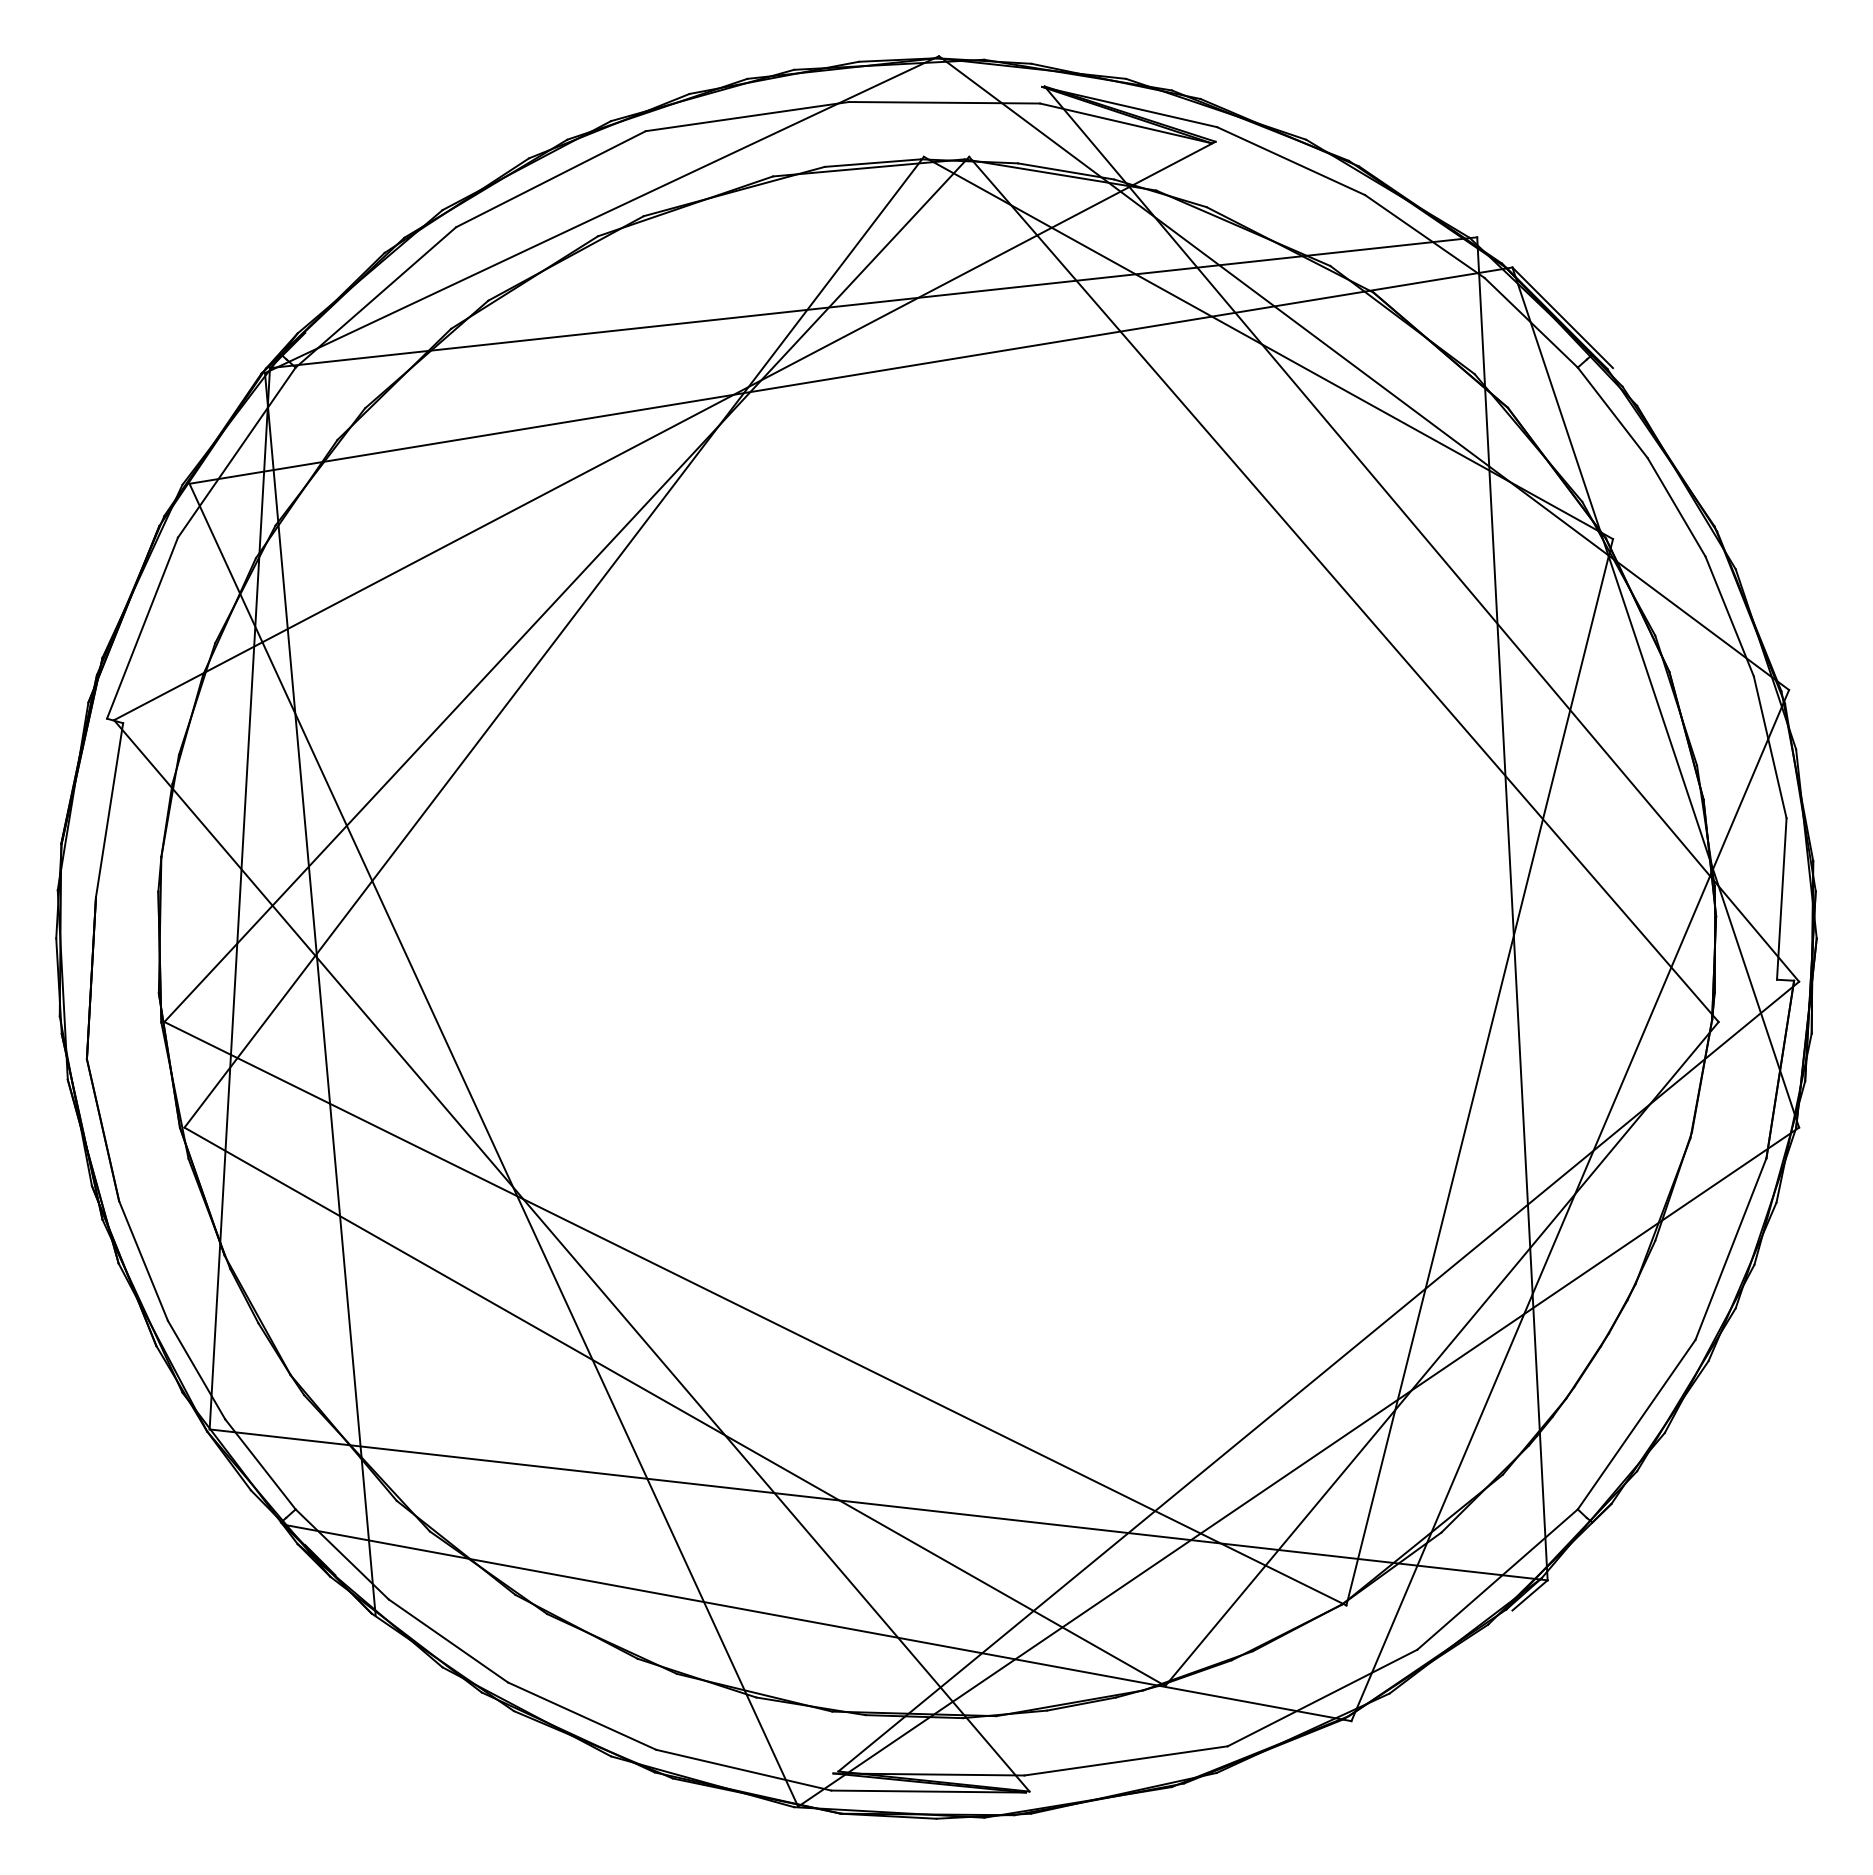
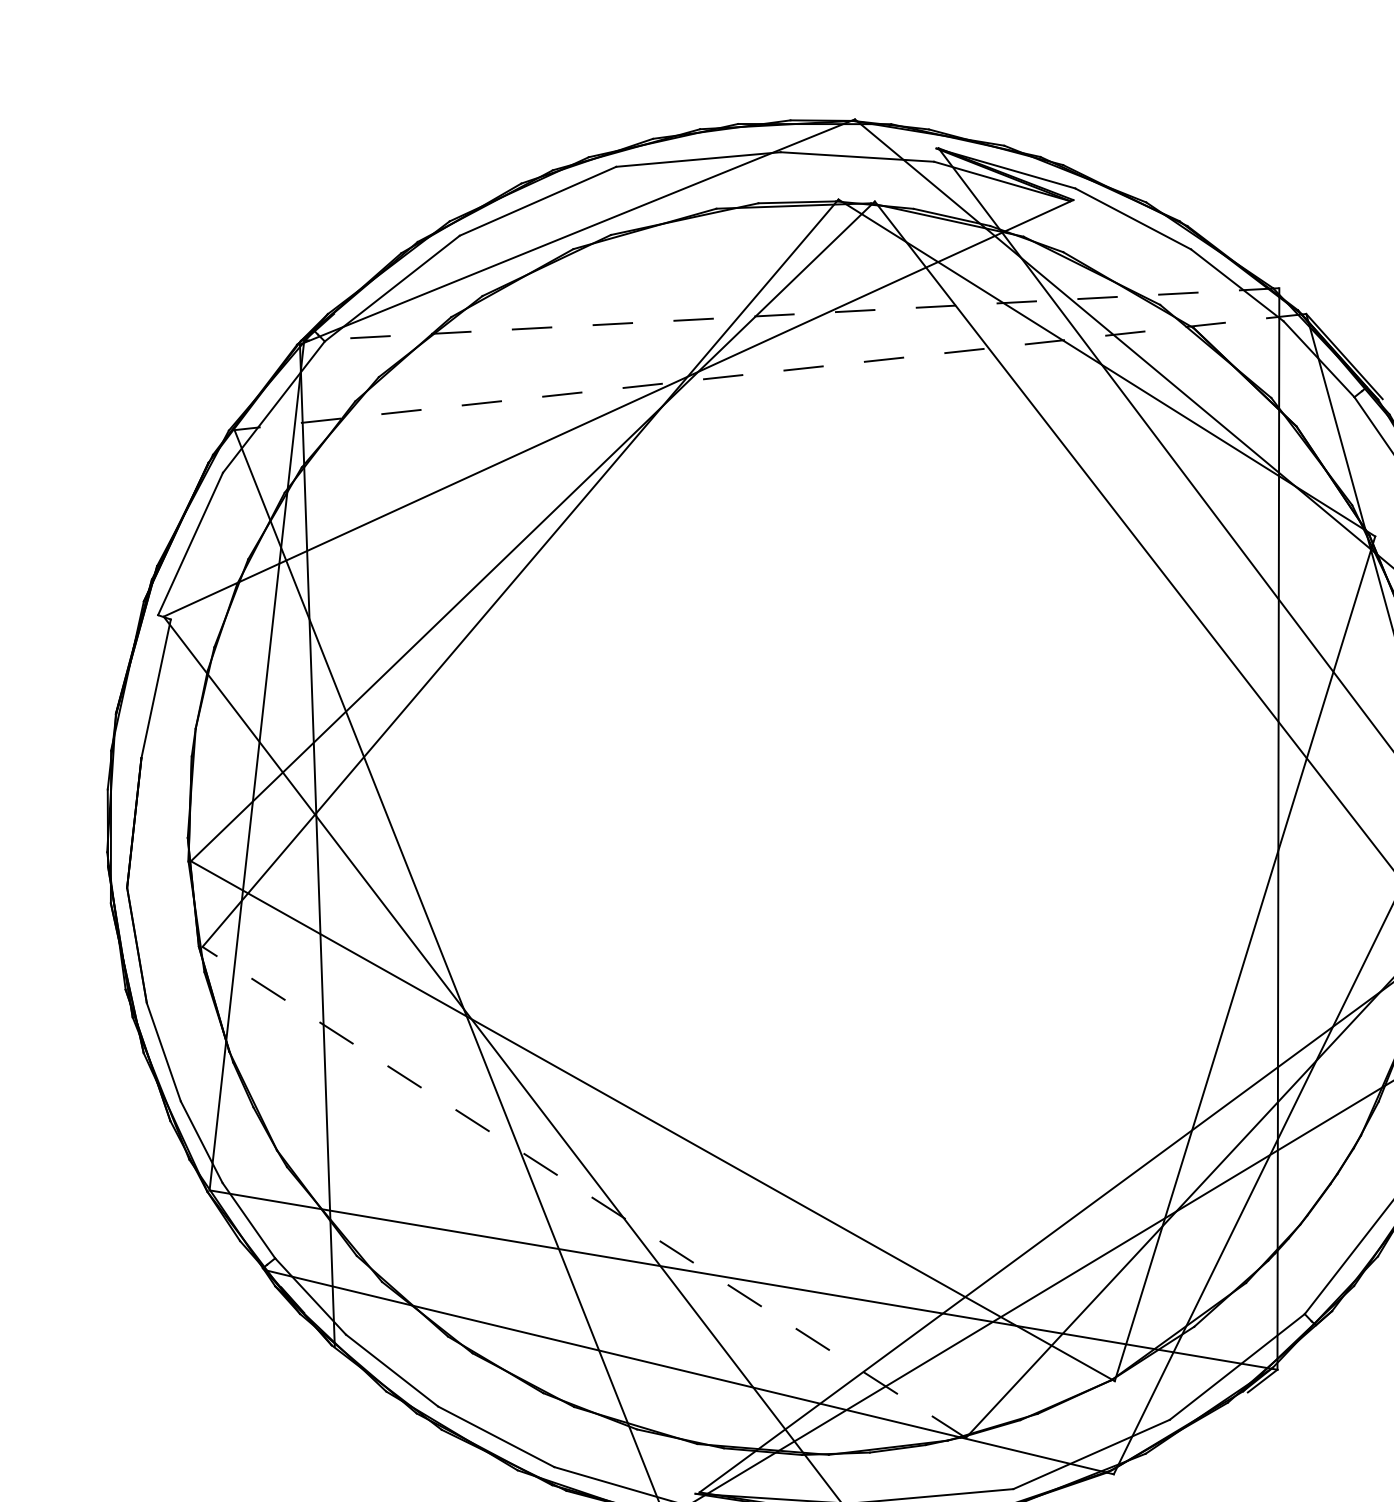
line: (873, 302) -> (791, 314), solid -> dashed
line: (850, 375) -> (770, 371), solid -> dashed
line: (674, 1406) -> (583, 1192), solid -> dashed

